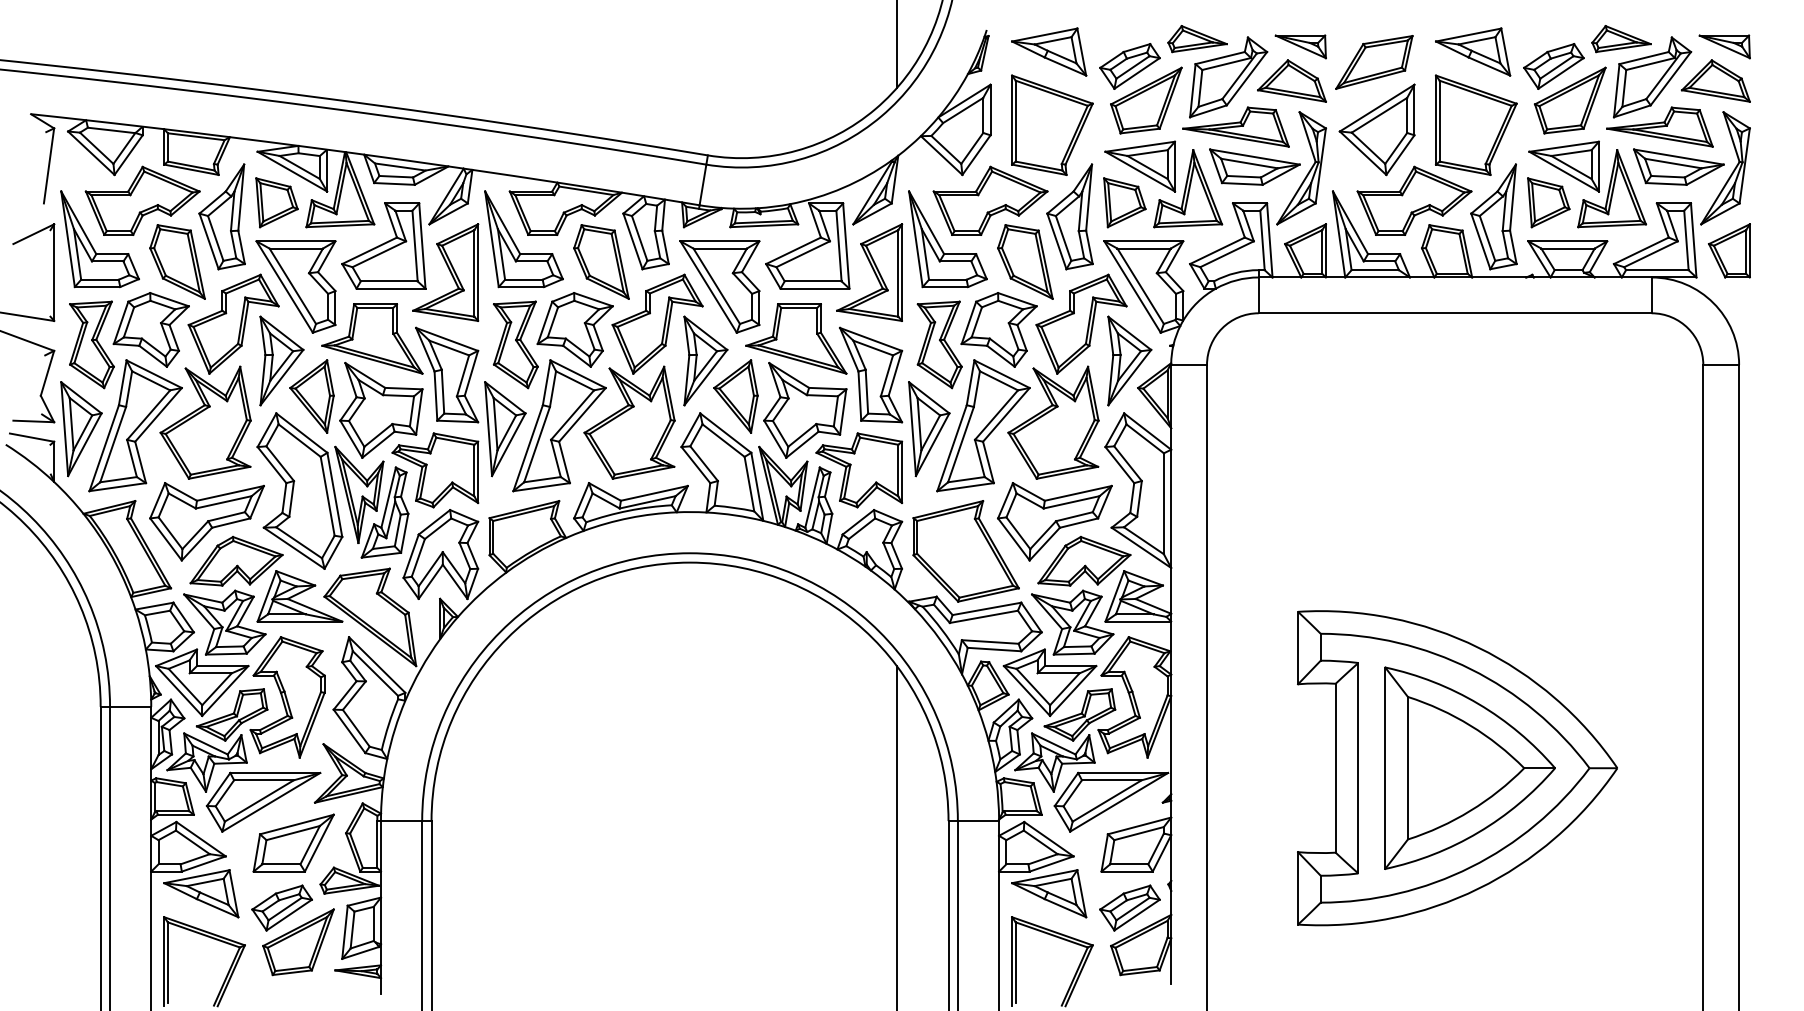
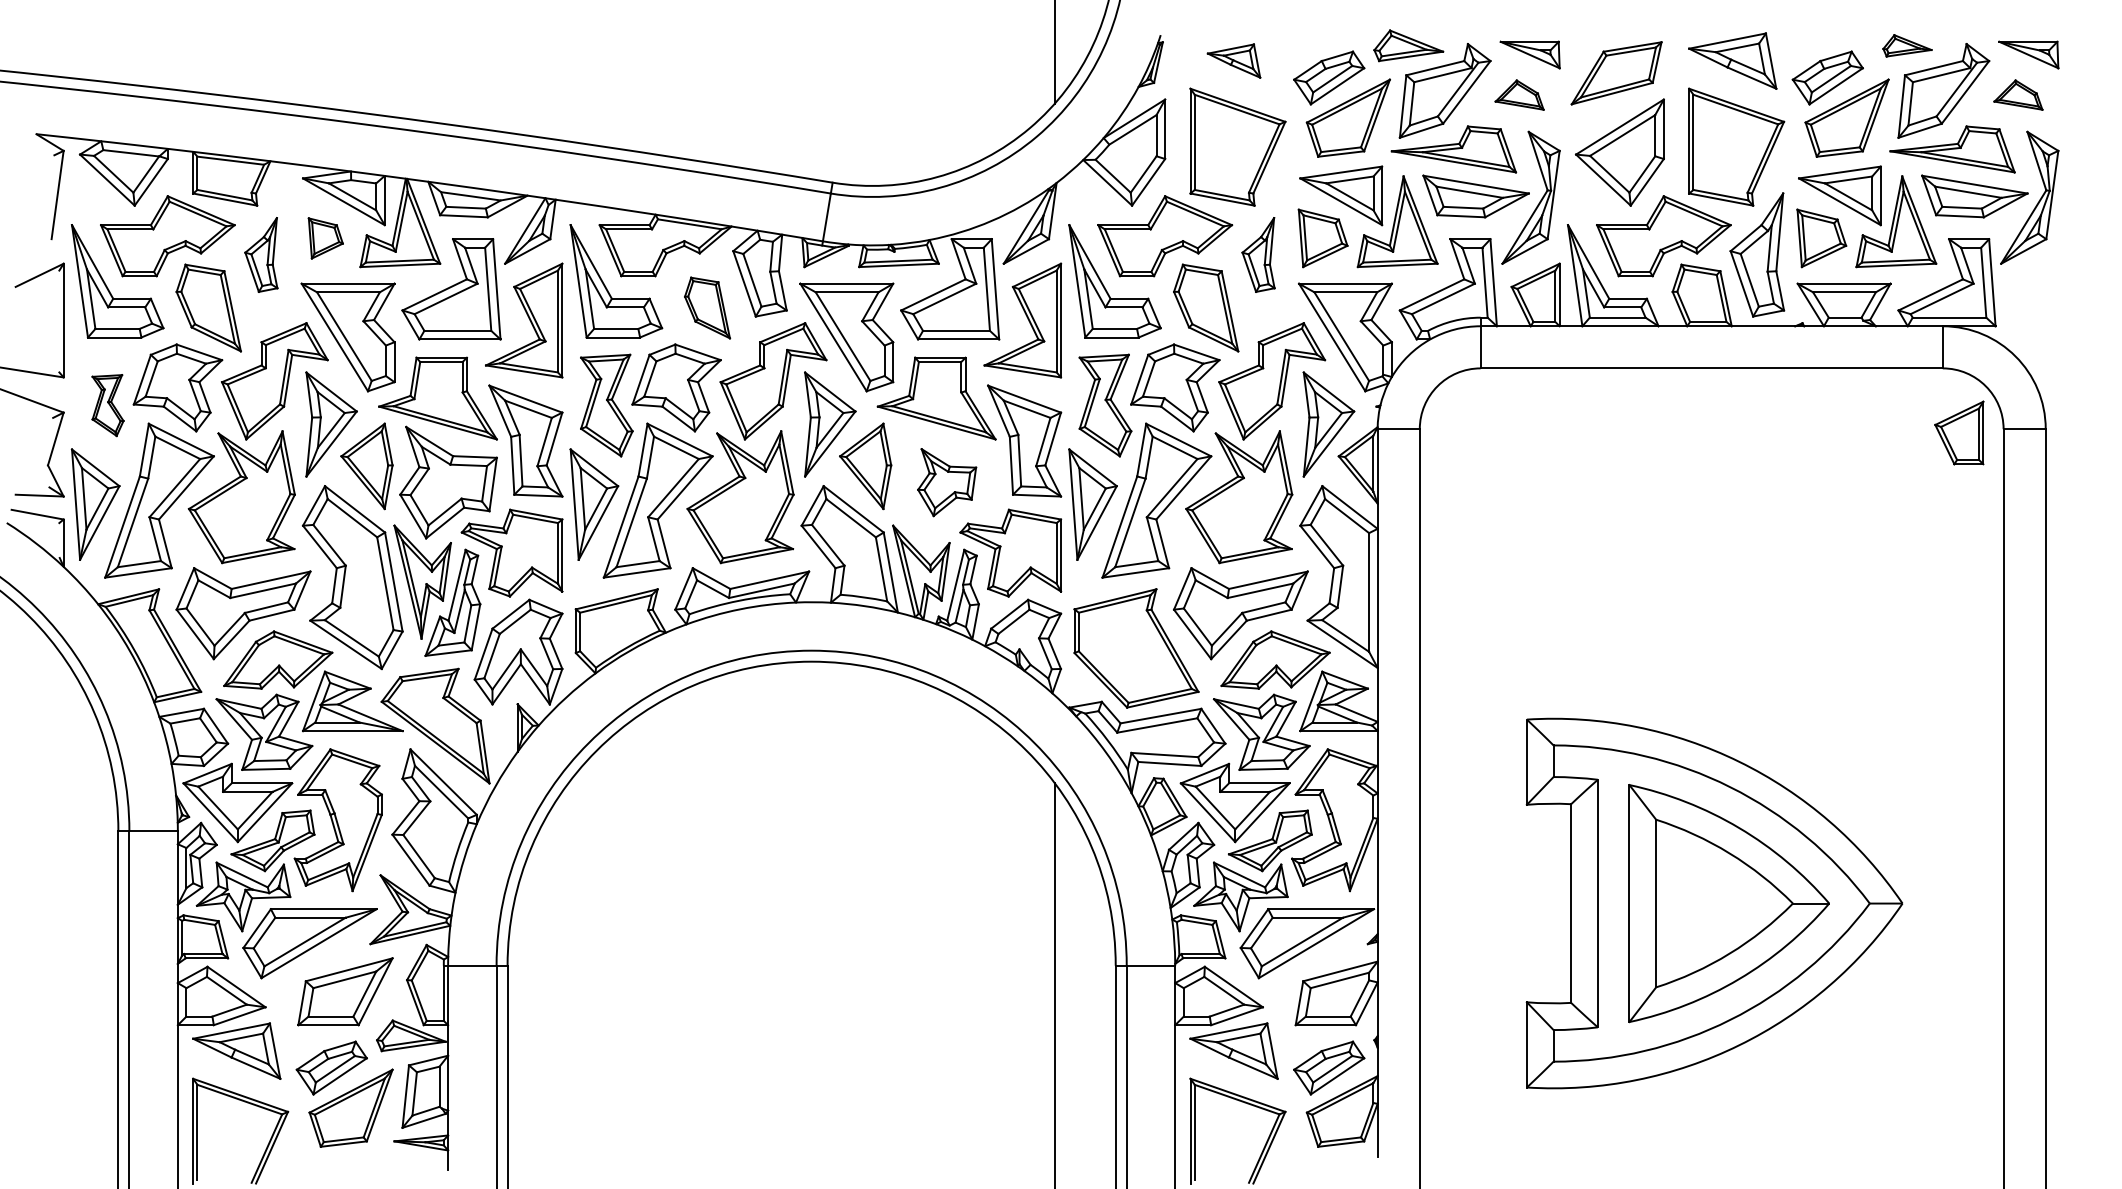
part: (1621, 38) -> (1907, 45), size x0.7
part: (1048, 51) -> (1233, 60), size x0.6
part: (1291, 80) -> (1519, 94), size x0.6
part: (1715, 80) -> (2018, 94), size x0.6
part: (276, 202) -> (325, 238), size x0.7
part: (222, 216) -> (261, 254), size x0.6
part: (1069, 216) -> (1258, 254), size x0.6
part: (1729, 250) -> (1959, 432), moved
part: (601, 261) -> (707, 307), size x0.7
part: (91, 344) -> (107, 405), size x0.6
part: (804, 410) -> (946, 482), size x0.6

